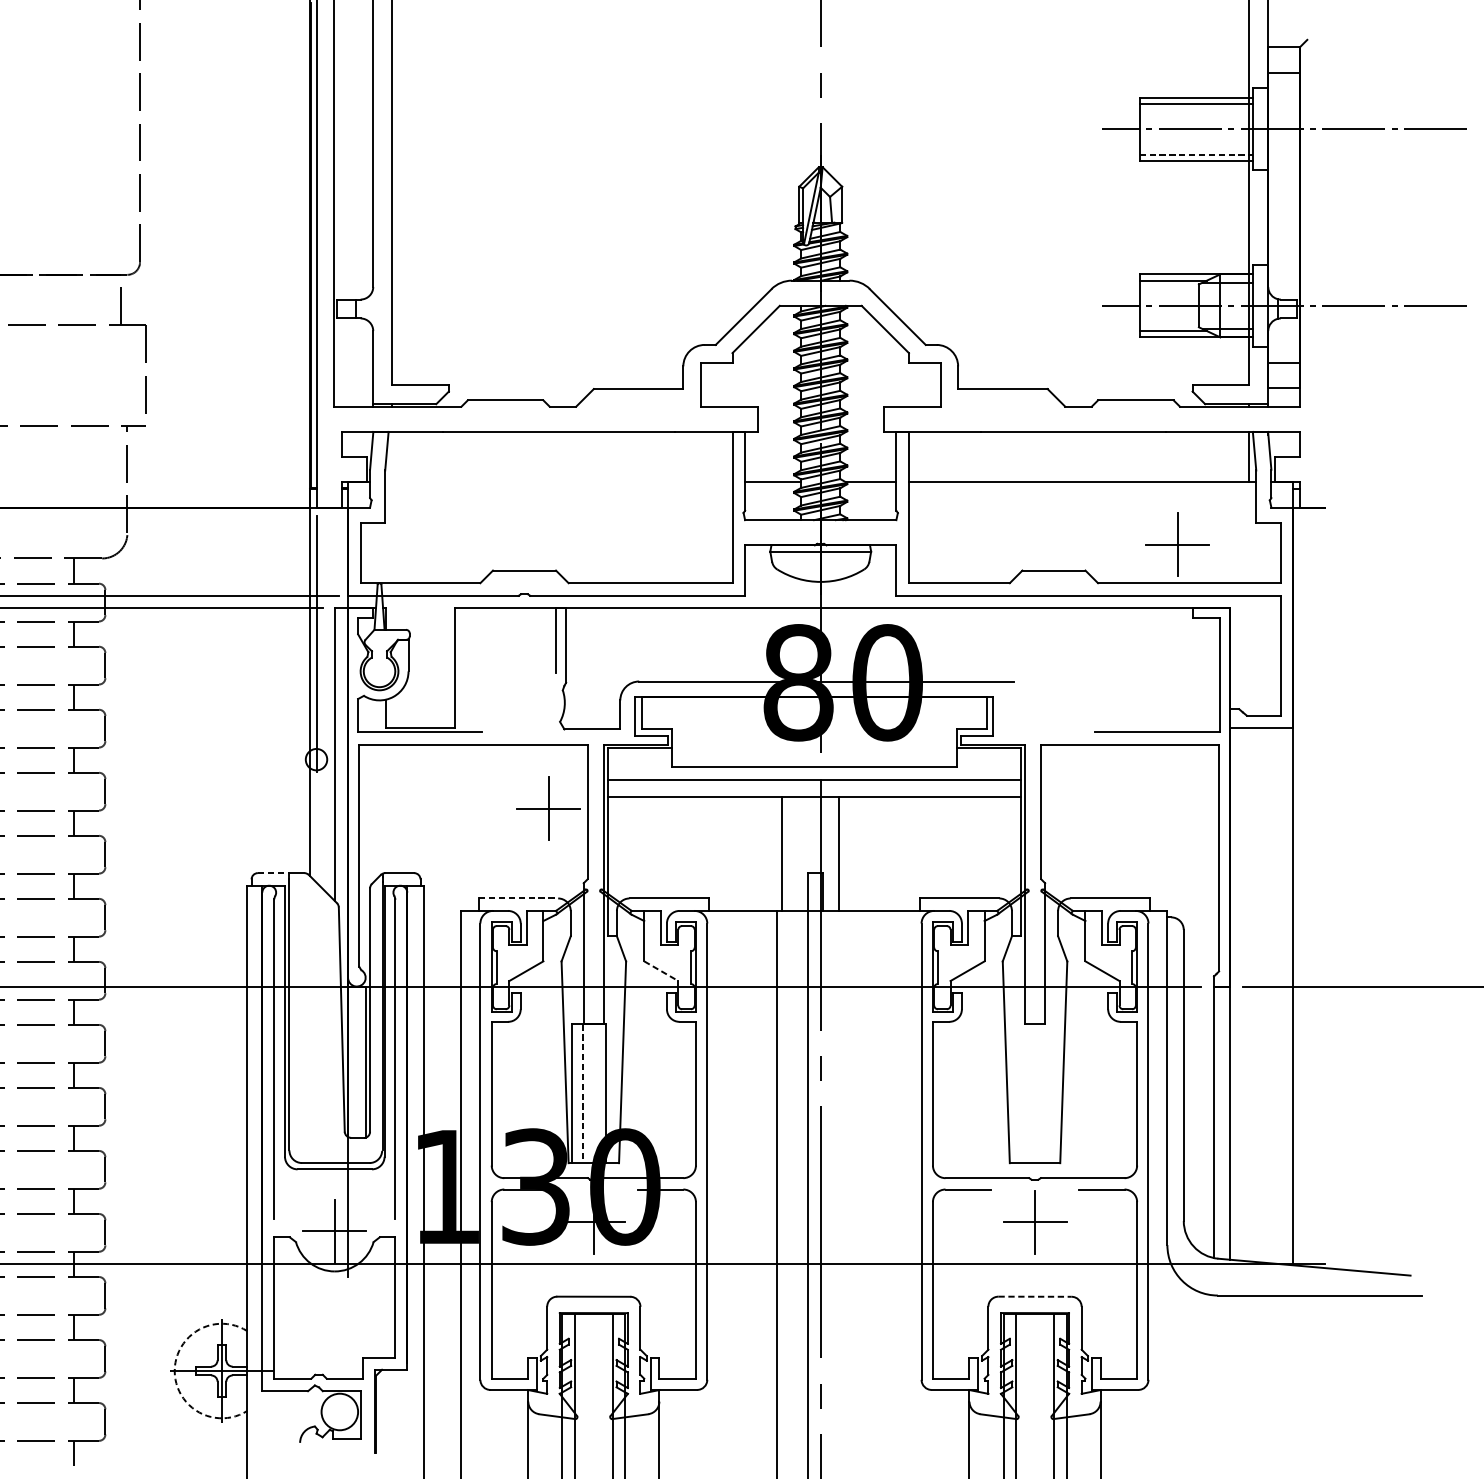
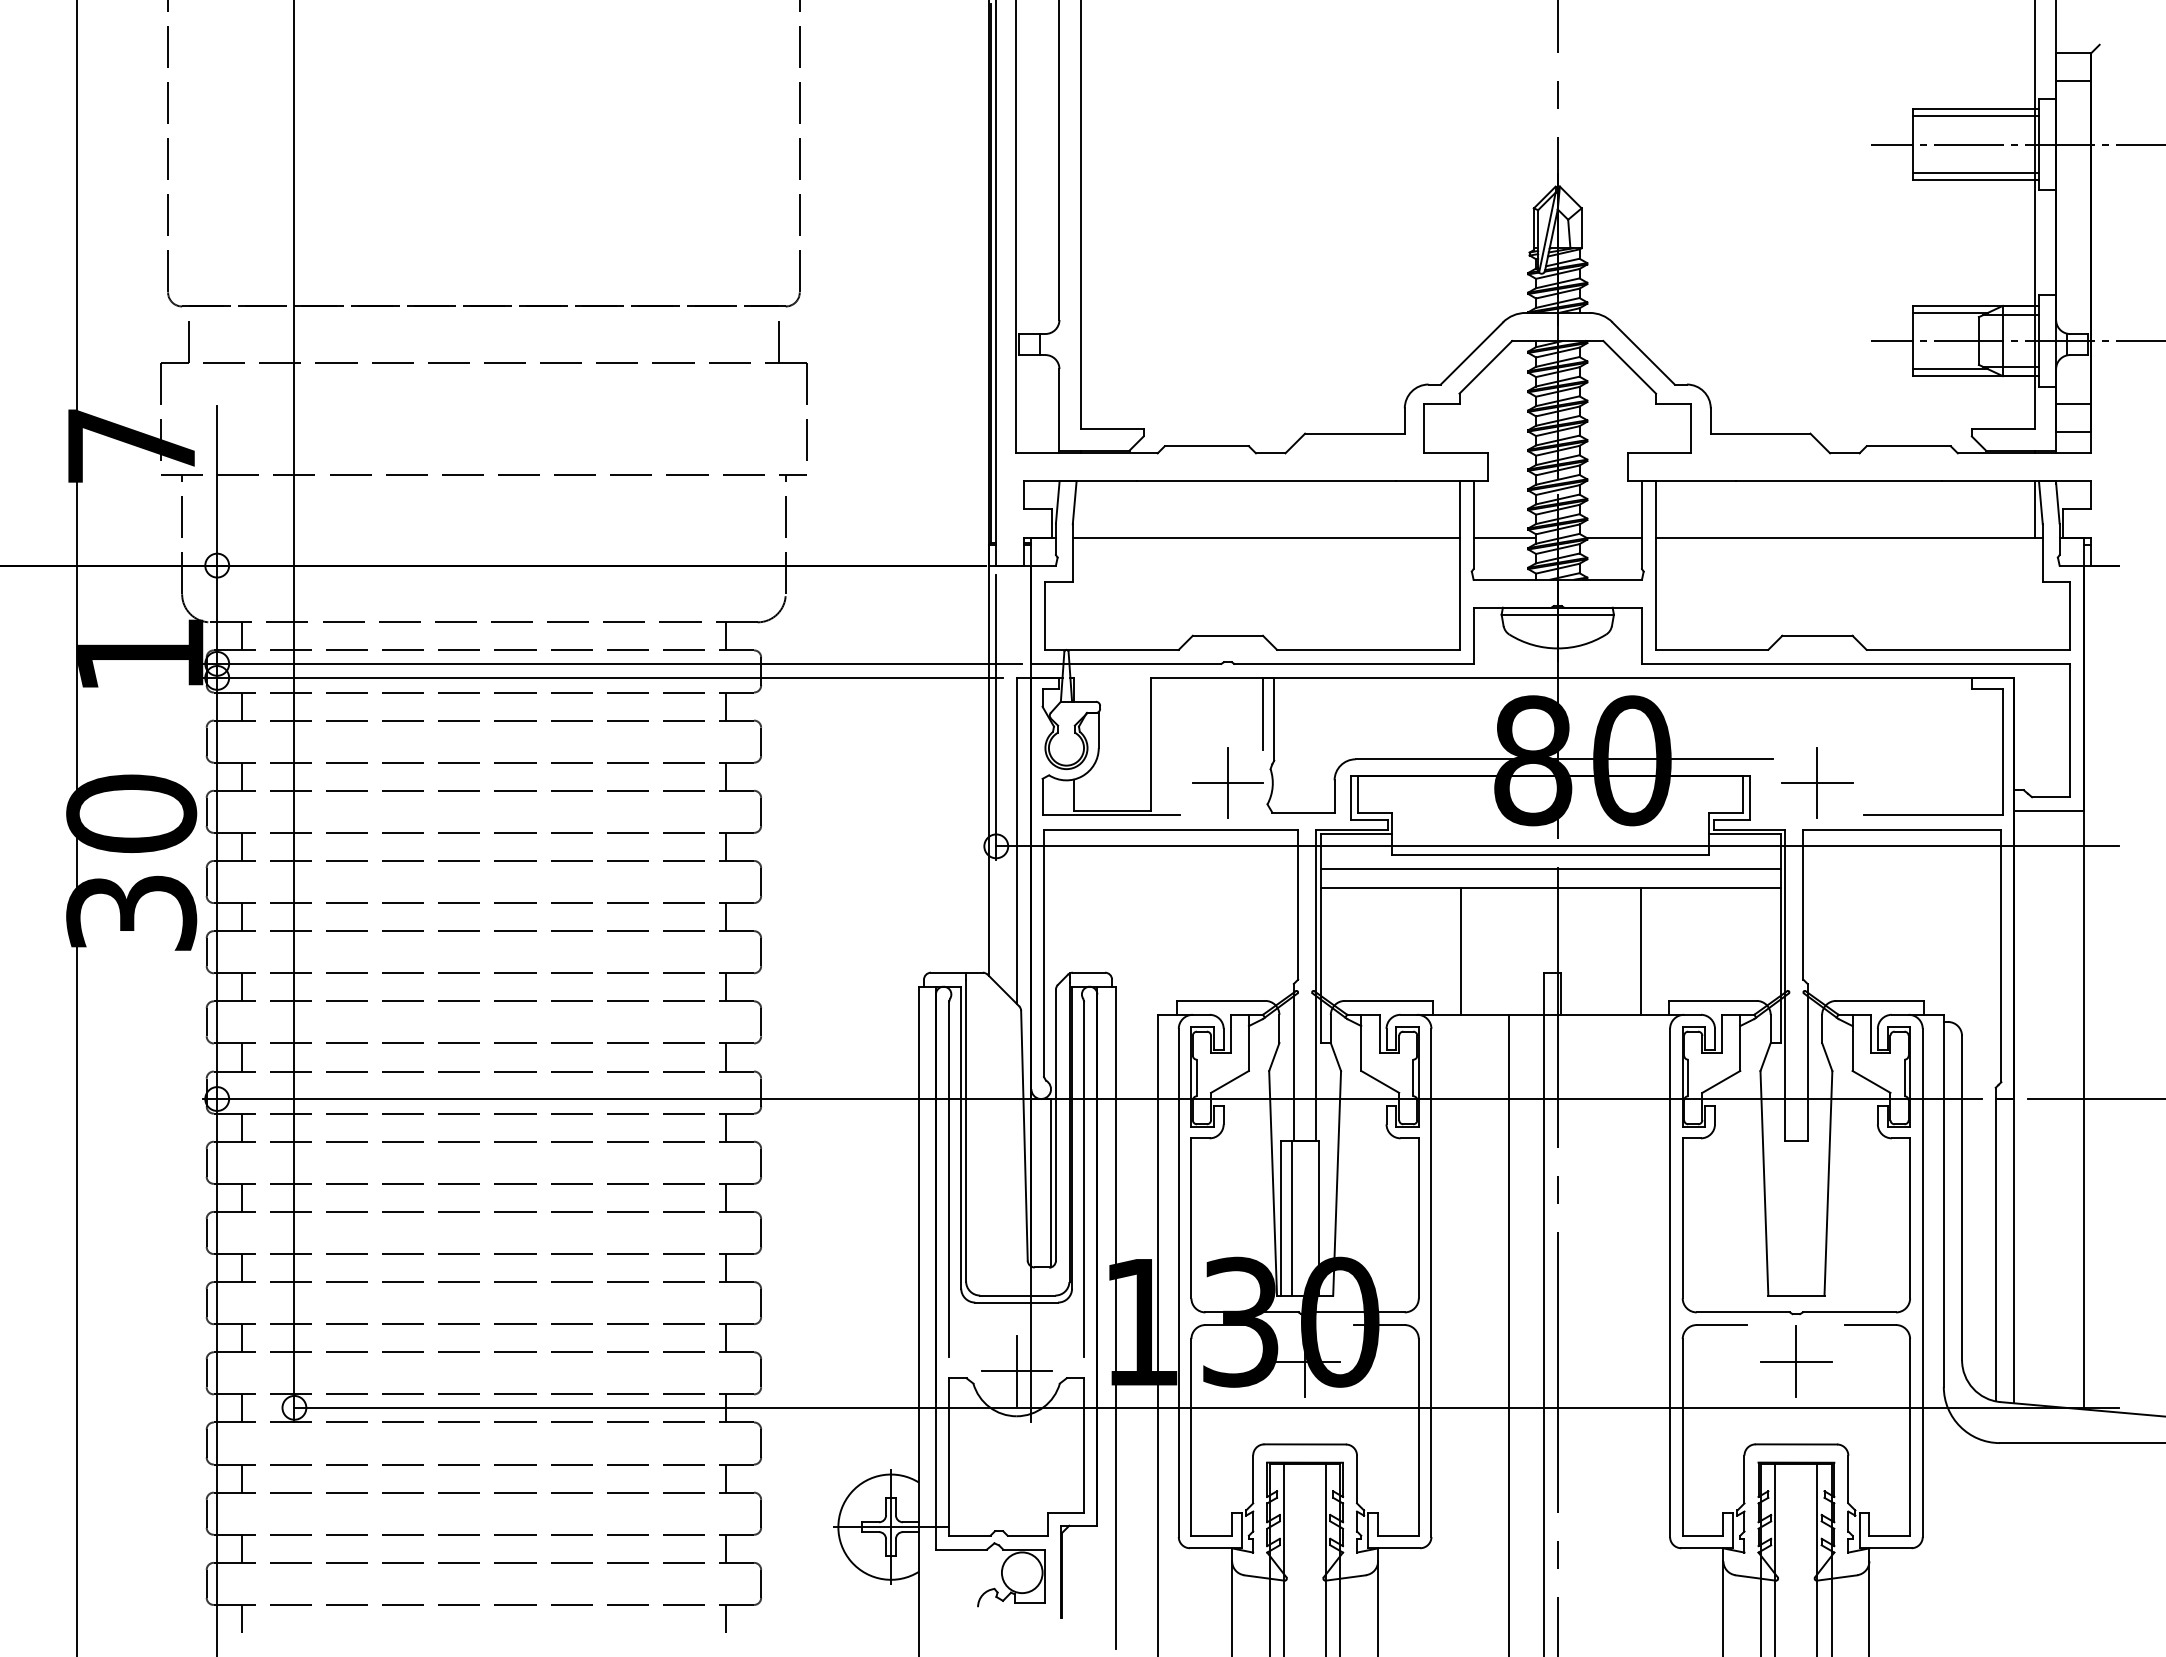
line: (1196, 154) -> (1976, 172), dashed -> solid
line: (558, 482) -> (1265, 537), added
part: (1177, 544) -> (1817, 782), moved
line: (820, 759) -> (1557, 846), added
part: (548, 808) -> (1227, 782), moved
line: (781, 854) -> (1460, 951), moved
line: (839, 854) -> (1640, 951), moved
line: (273, 872) -> (948, 972), dashed -> solid
line: (518, 898) -> (1221, 1000), dashed -> solid
line: (661, 970) -> (1380, 1081), dashed -> solid
line: (582, 1093) -> (1292, 1218), dashed -> solid
line: (1035, 1296) -> (1796, 1444), dashed -> solid
arc: (174, 1371) -> (838, 1527), dashed -> solid

